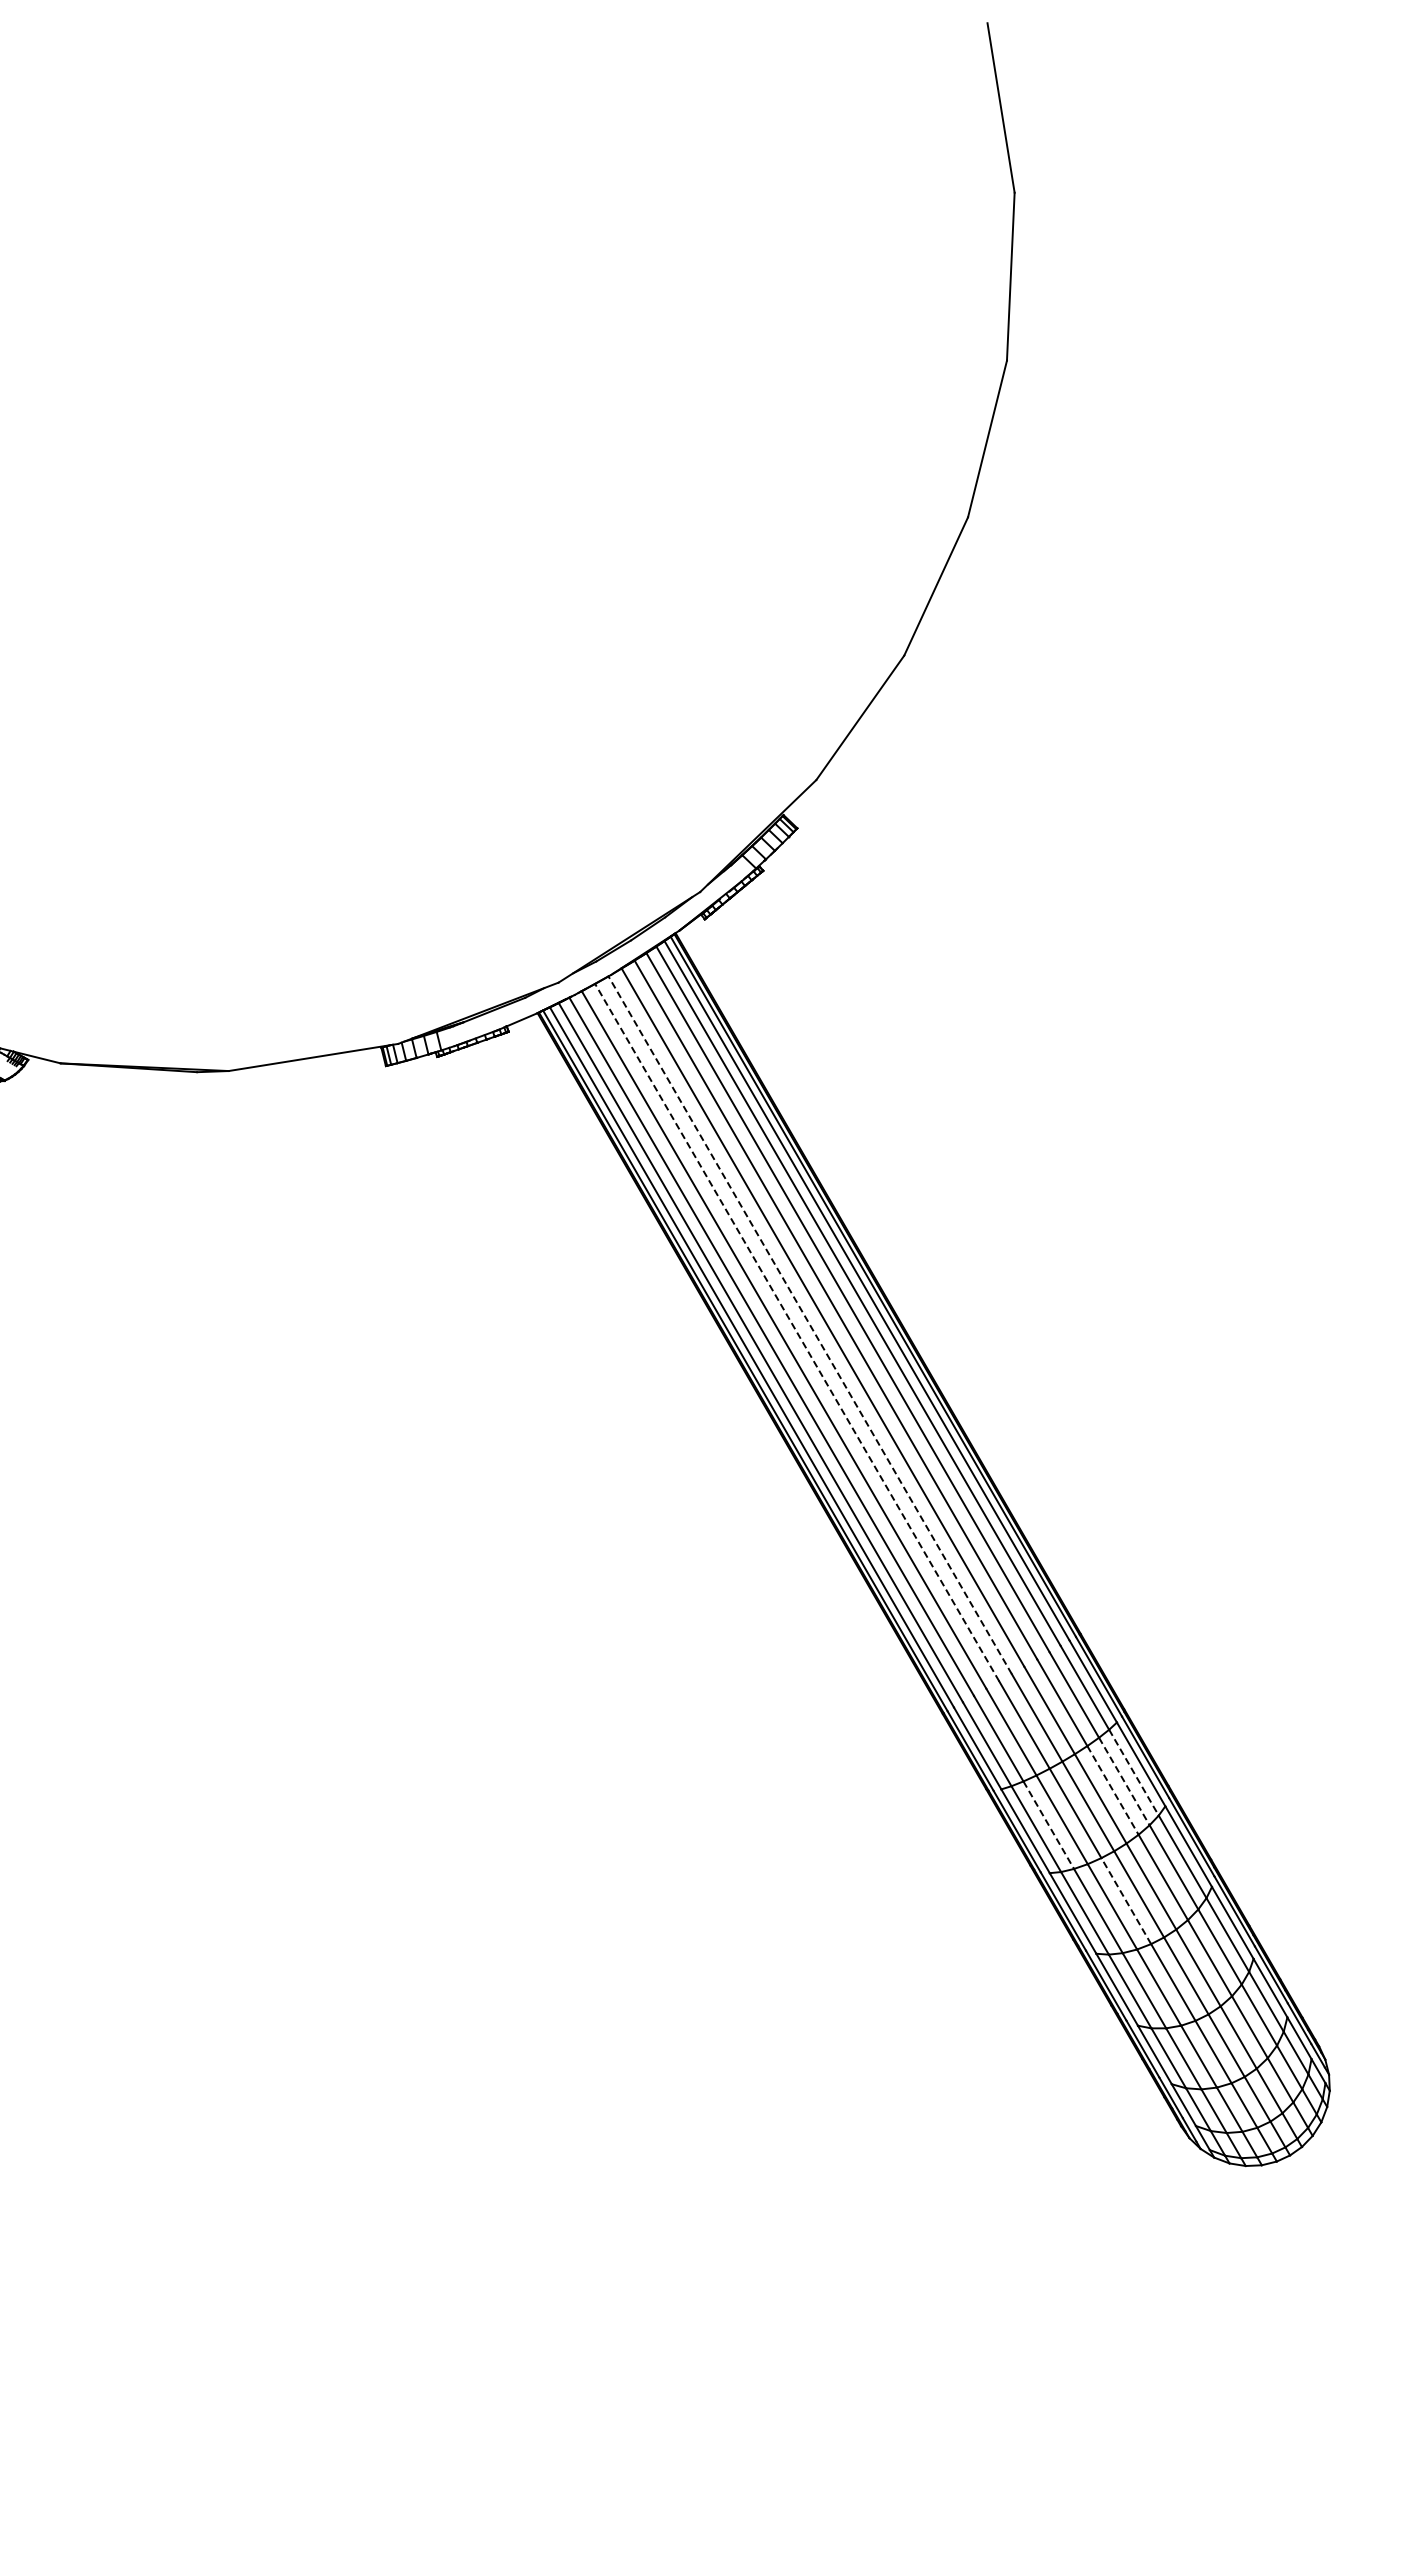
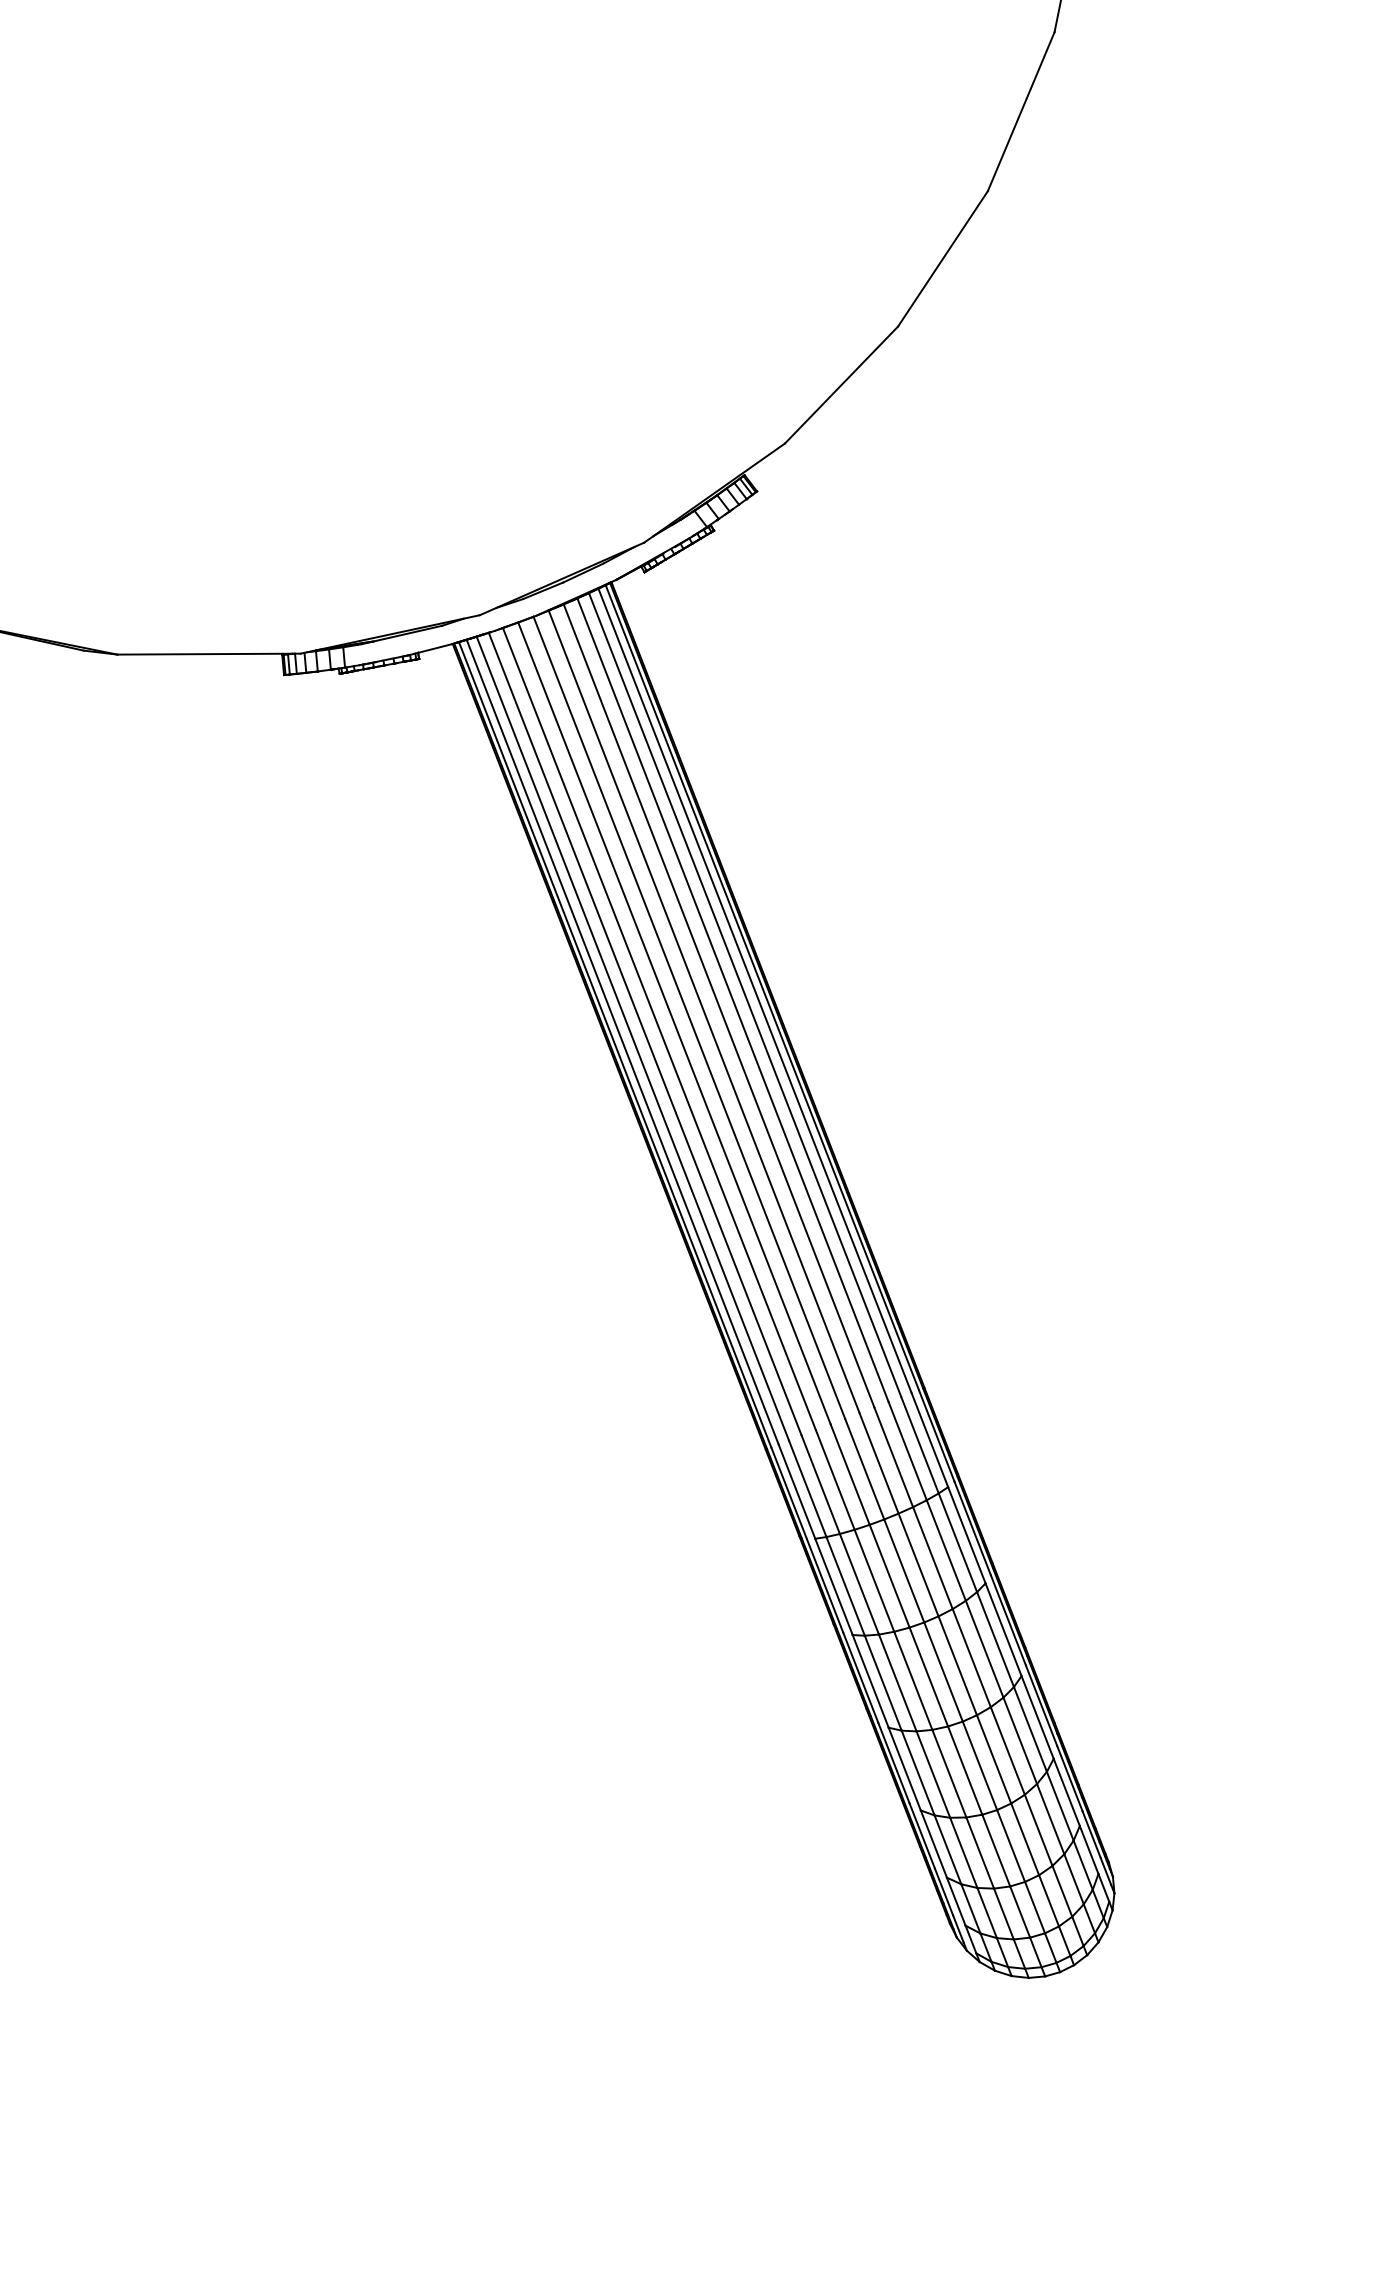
line: (810, 1325) -> (689, 1018), dashed -> solid
line: (797, 1332) -> (674, 1023), dashed -> solid
line: (1133, 1772) -> (957, 1542), dashed -> solid
line: (1124, 1781) -> (946, 1550), dashed -> solid
line: (1113, 1790) -> (933, 1558), dashed -> solid
line: (1048, 1825) -> (859, 1584), dashed -> solid
line: (1126, 1901) -> (929, 1677), dashed -> solid

